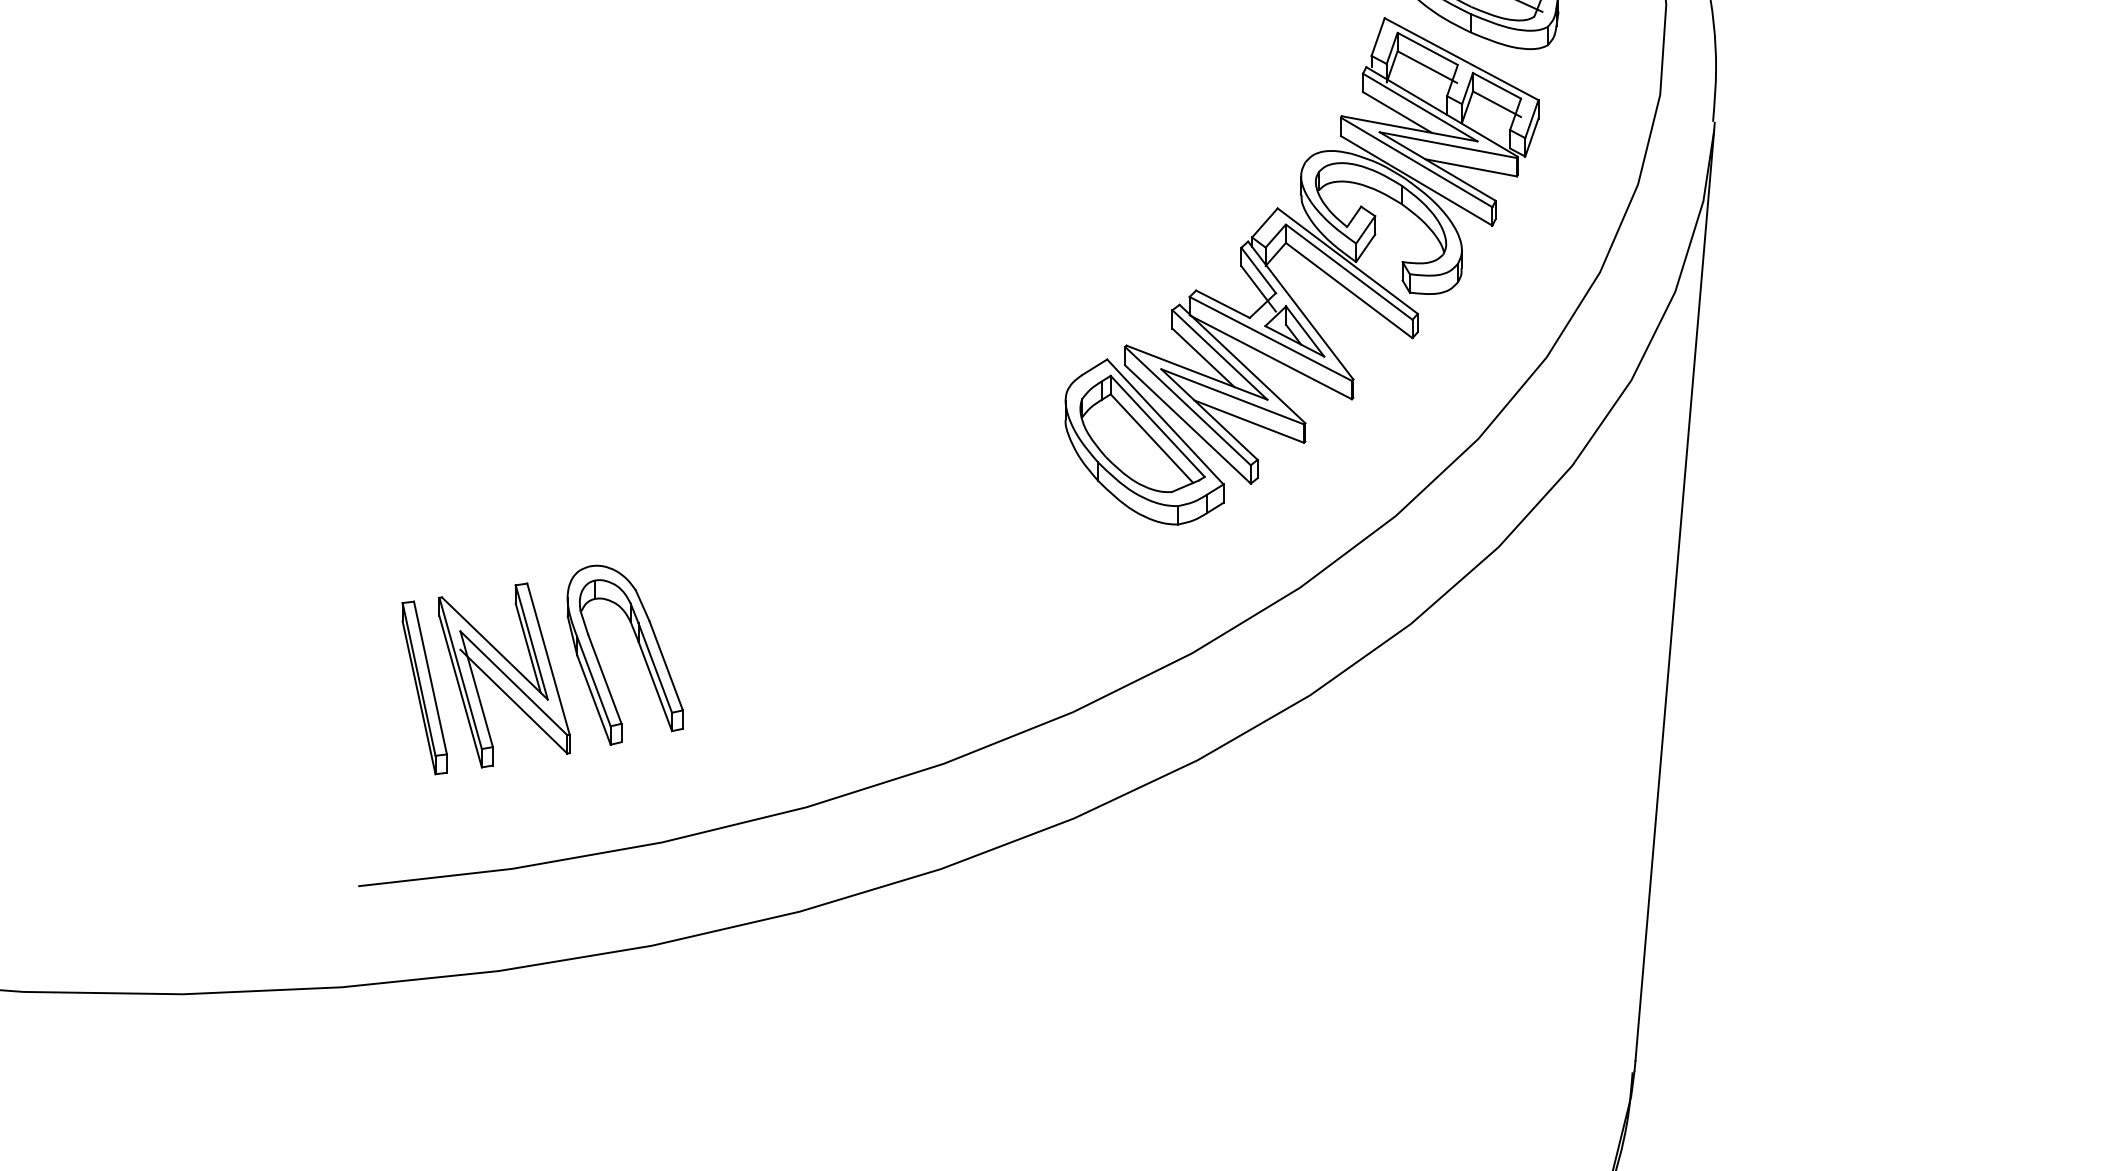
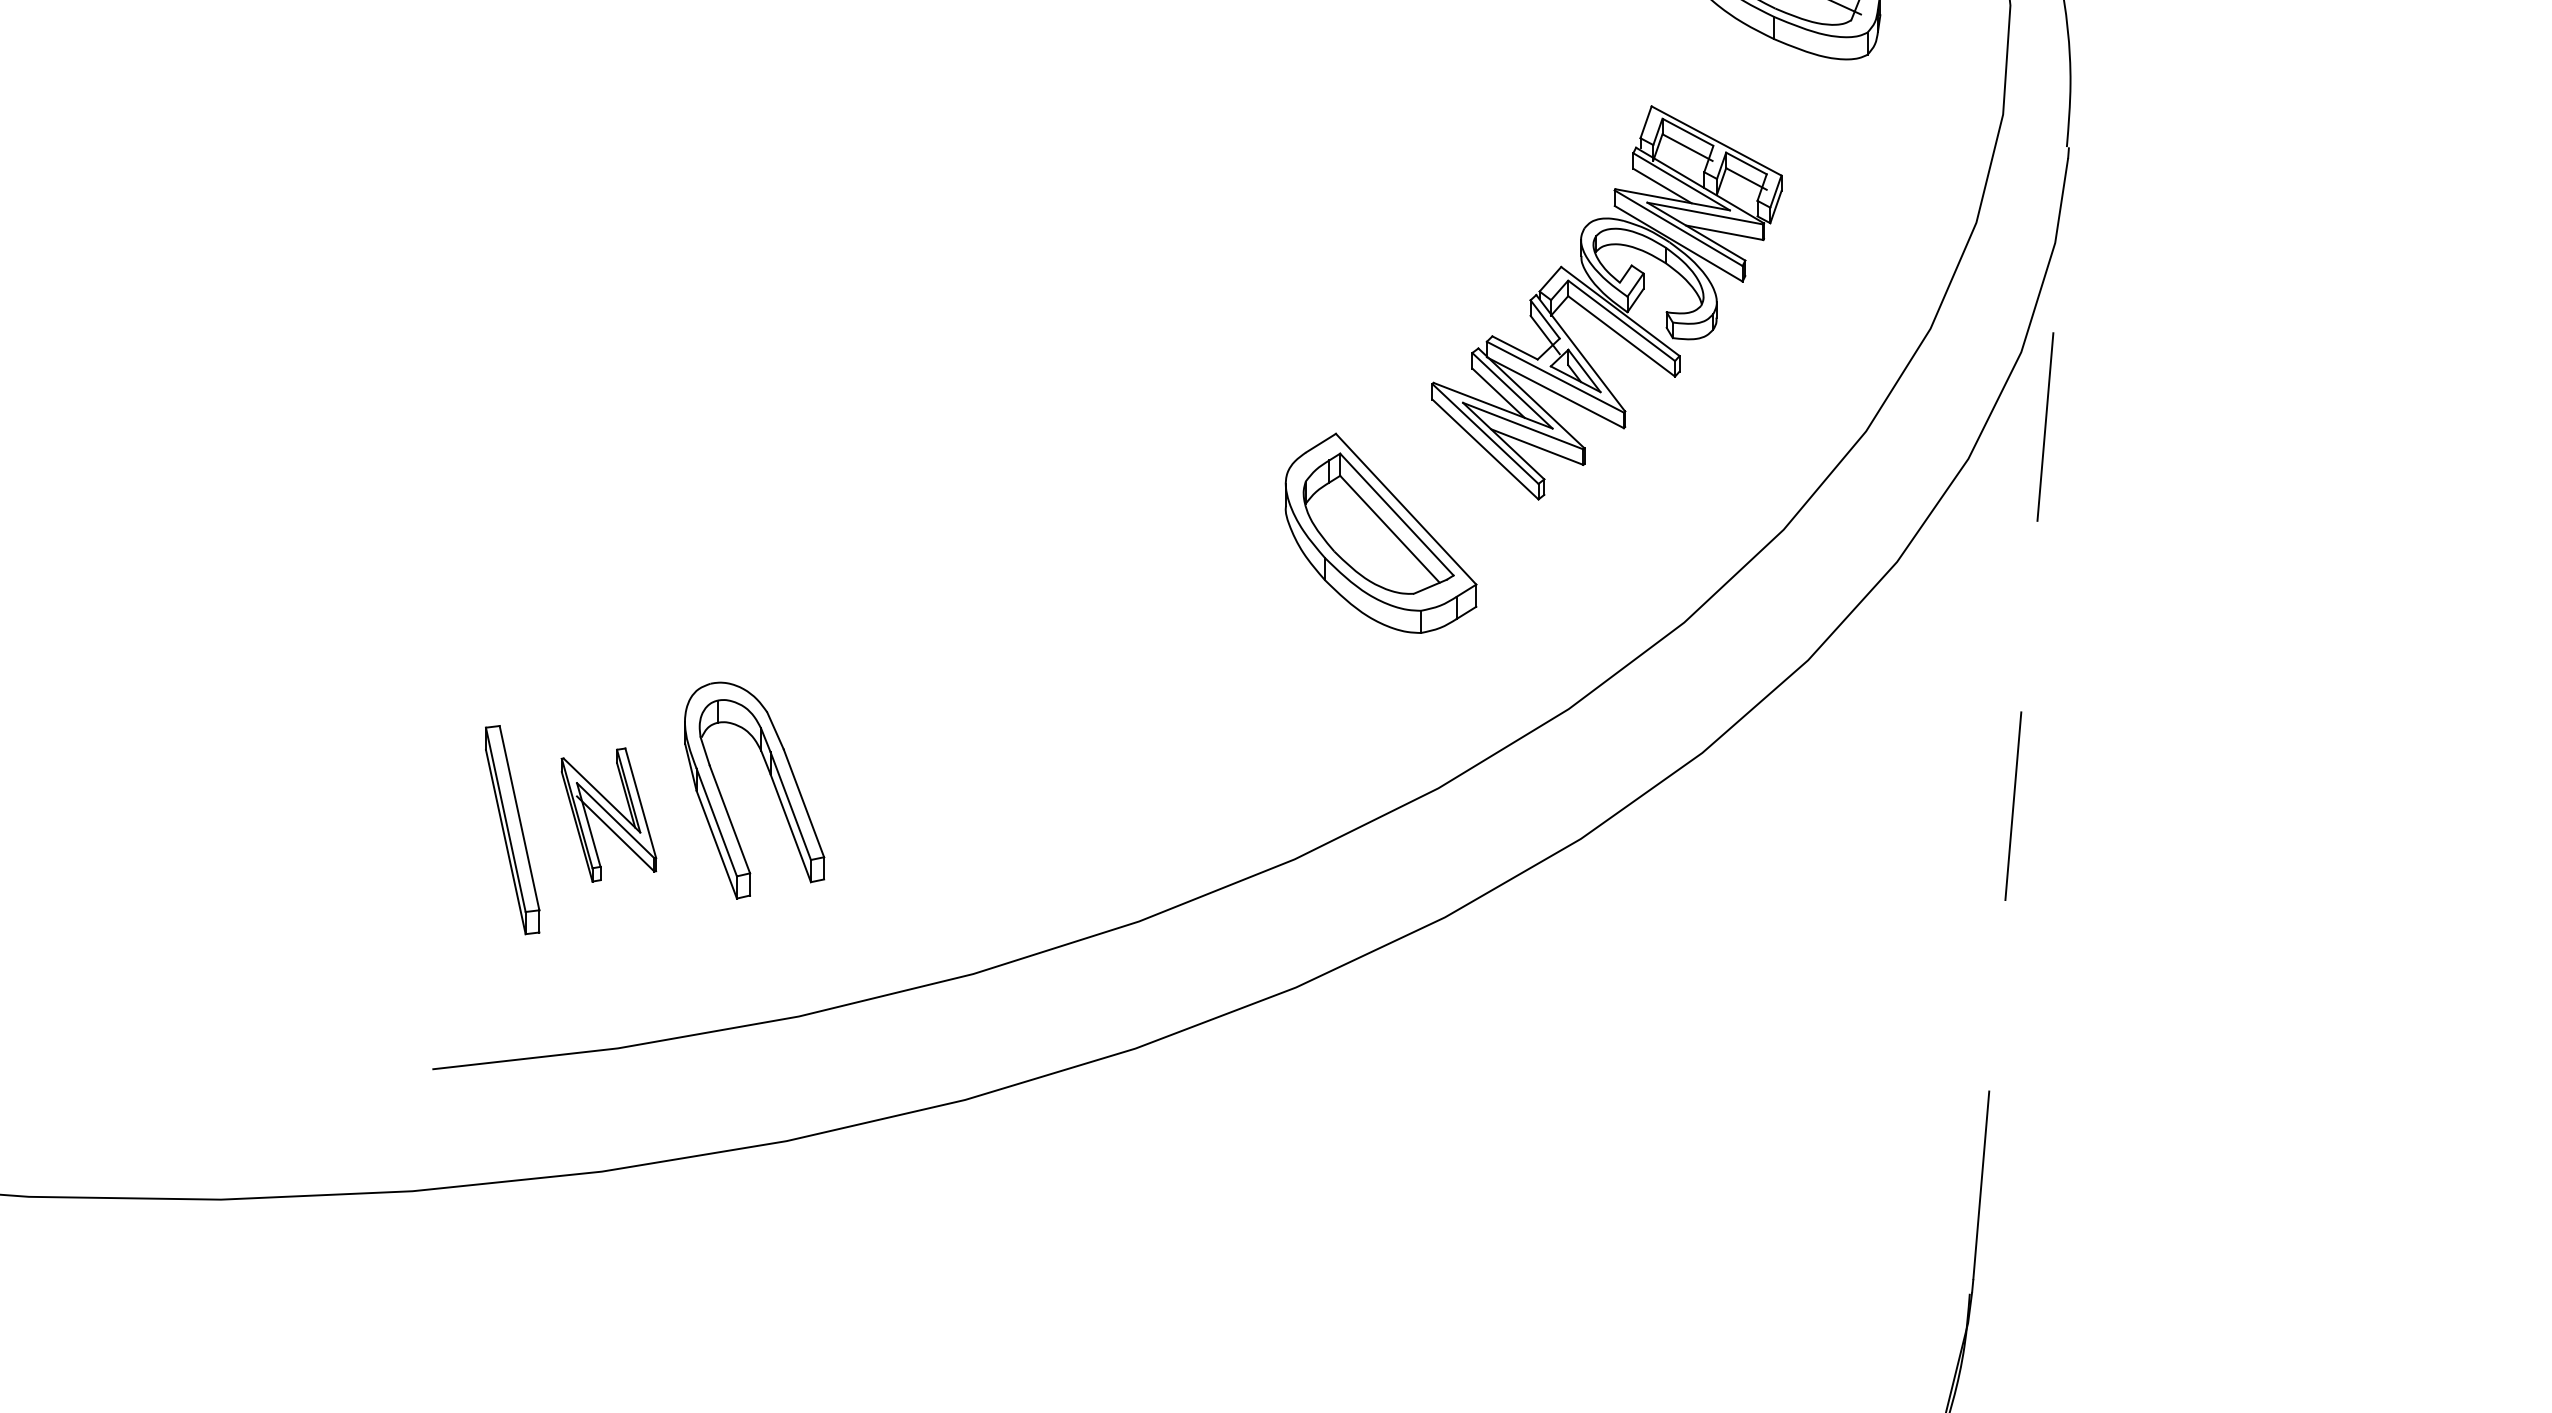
part: (1331, 250) -> (1606, 302), size x0.7
line: (1674, 595) -> (2020, 718), solid -> dashed
part: (504, 675) -> (608, 814), size x0.6

